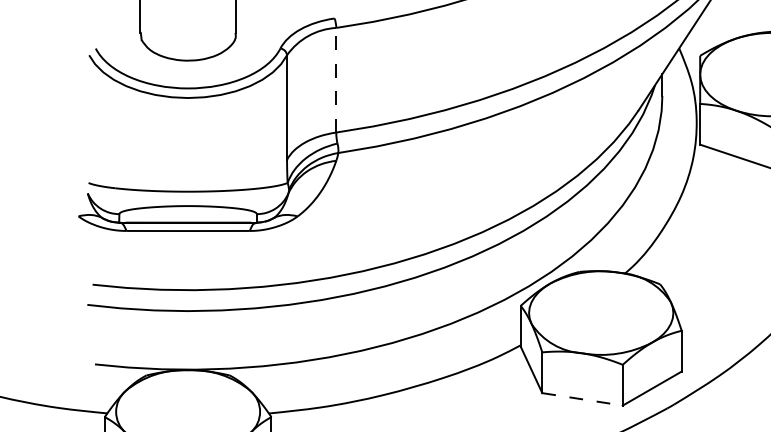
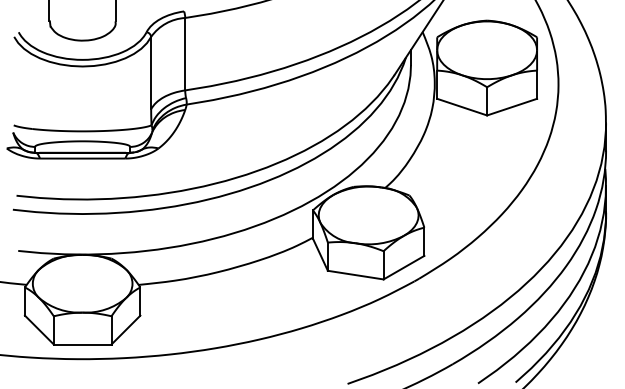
line: (336, 79) -> (185, 53), dashed -> solid
line: (583, 399) -> (356, 275), dashed -> solid

